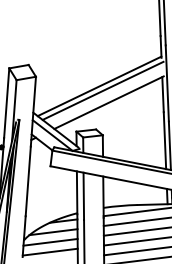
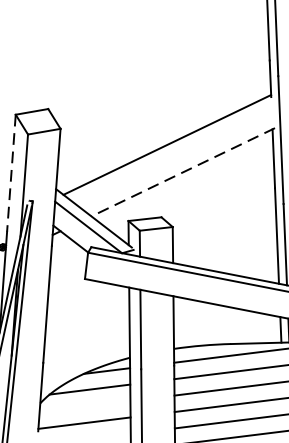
line: (102, 90) -> (172, 151), removed
line: (109, 102) -> (183, 171), solid -> dashed
line: (6, 103) -> (11, 173), solid -> dashed
line: (50, 241) -> (84, 405), removed

